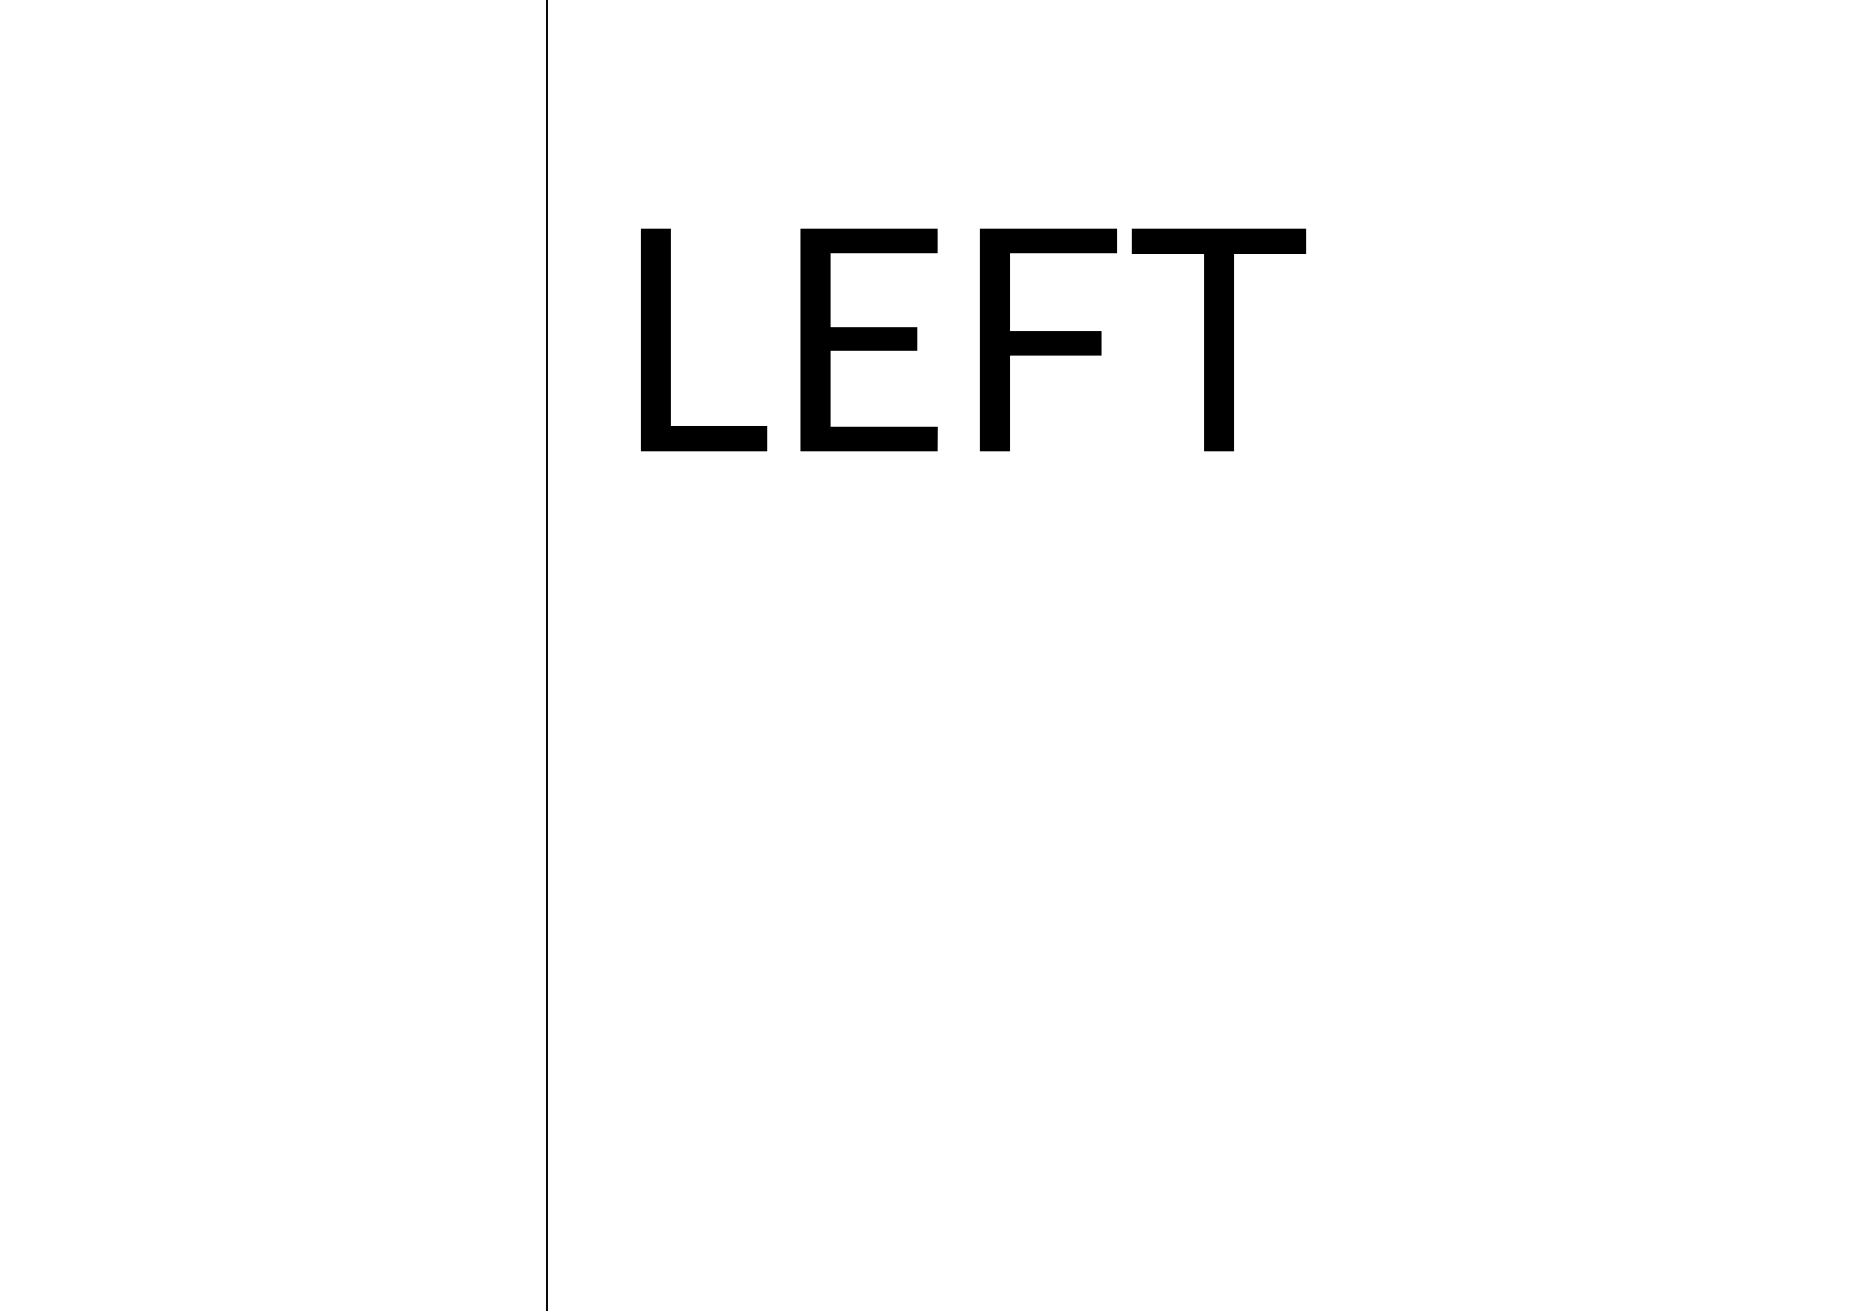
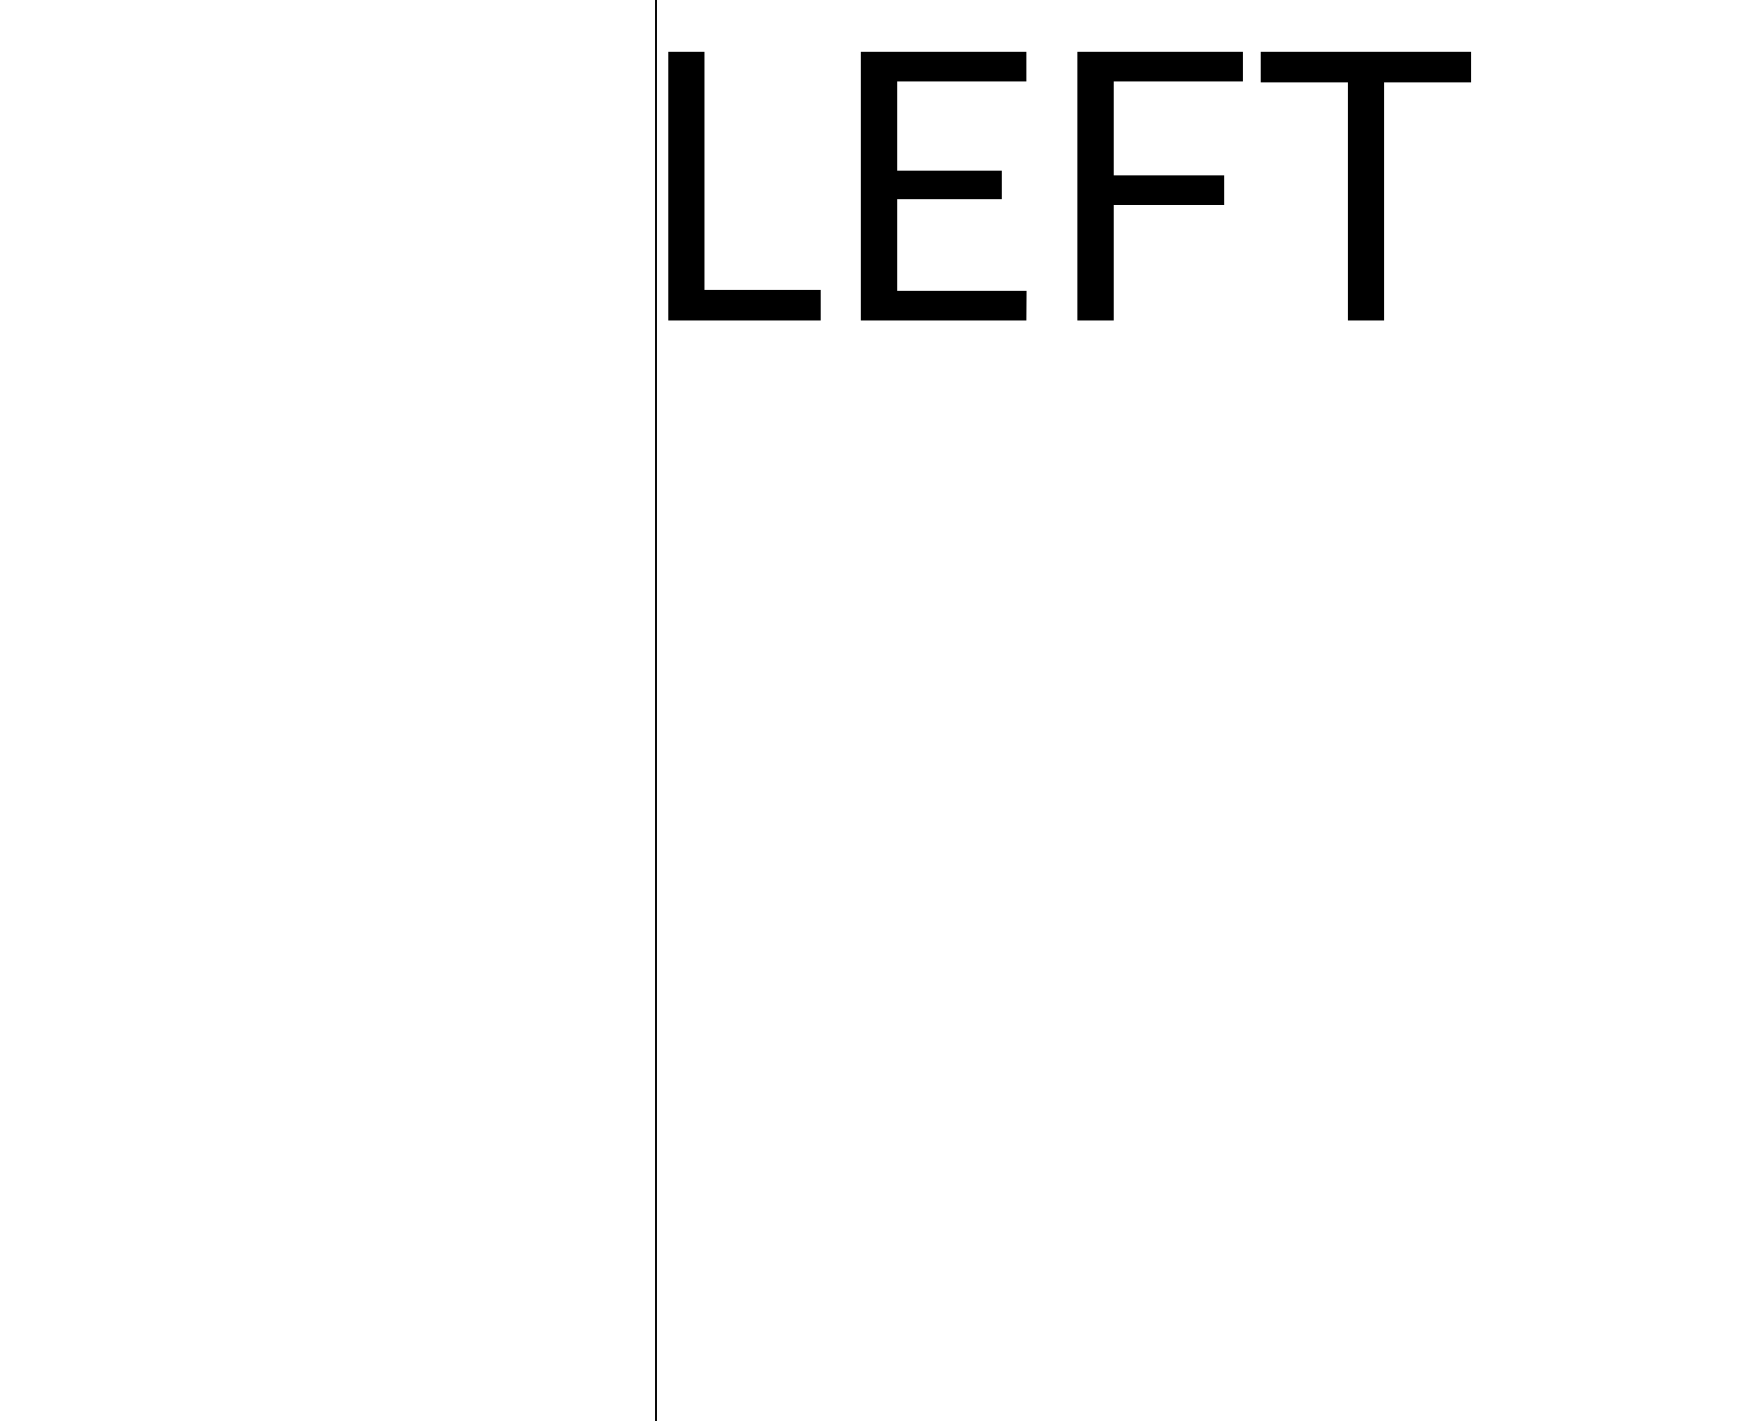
text: (973, 339) -> (1069, 185), moved

